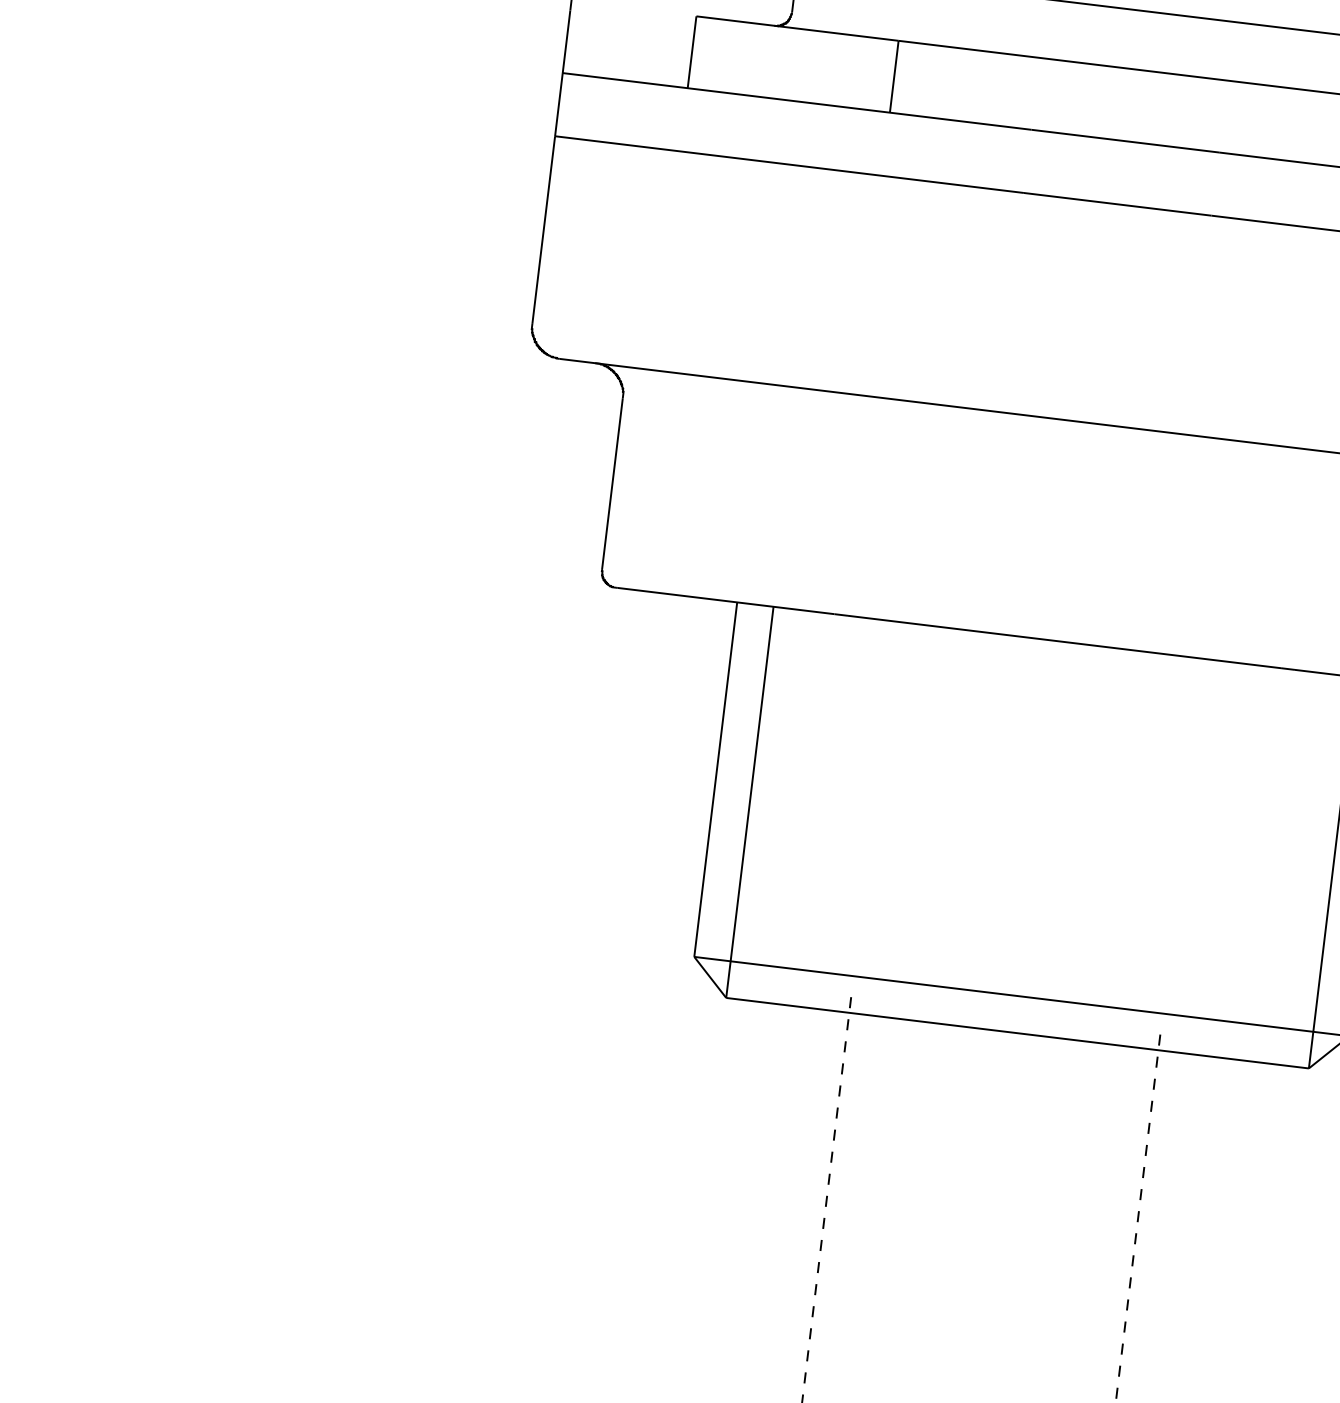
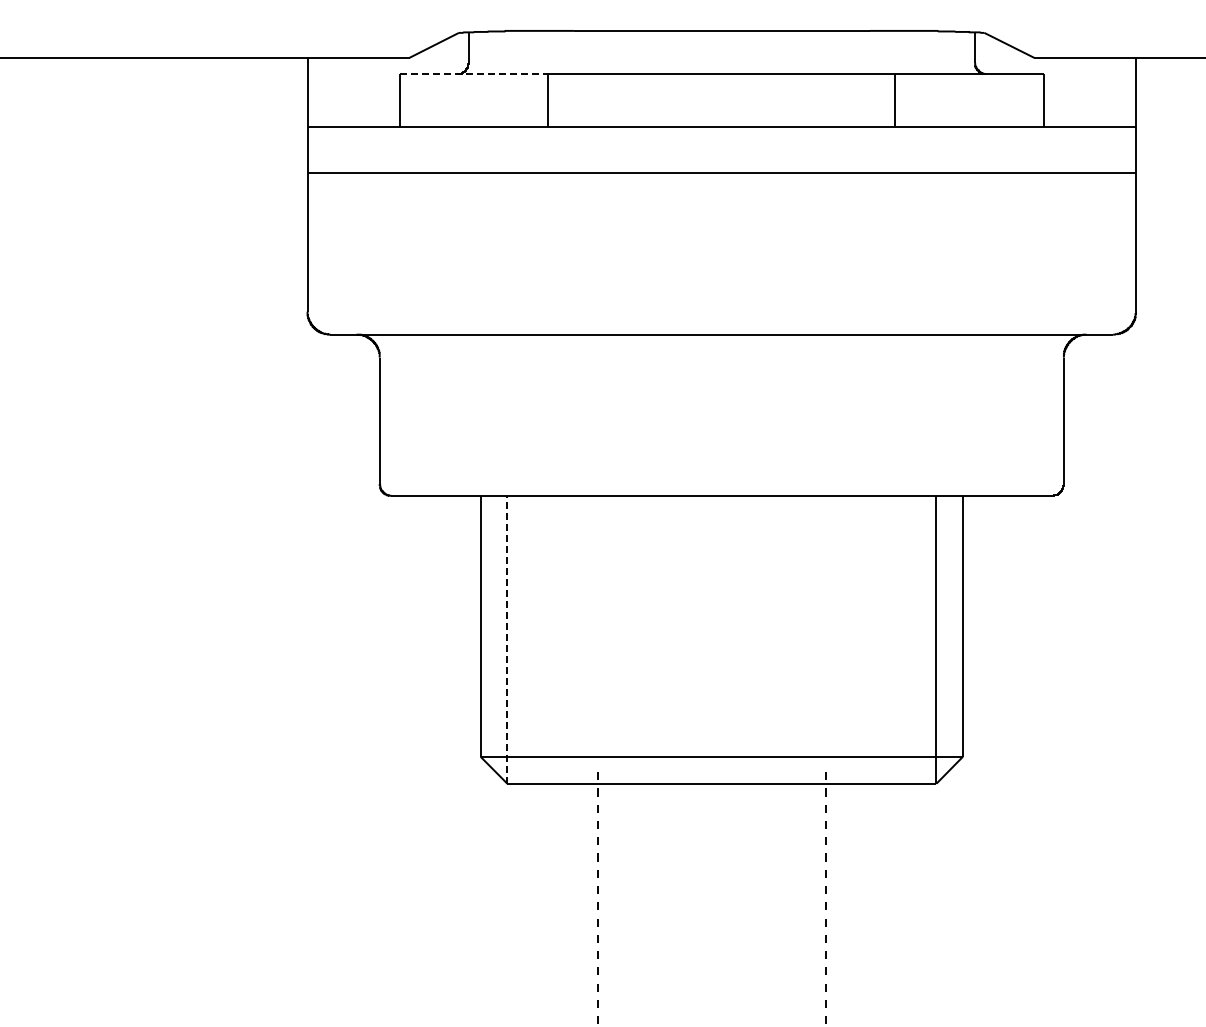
line: (798, 29) -> (474, 74), solid -> dashed
line: (750, 802) -> (507, 639), solid -> dashed

